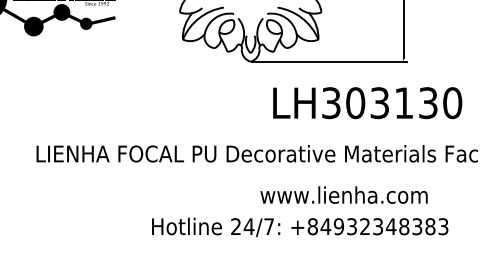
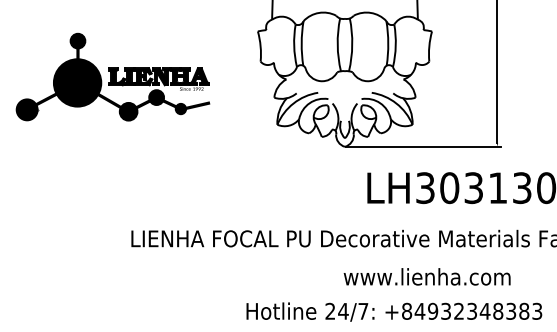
text: (343, 194) -> (426, 276), moved

